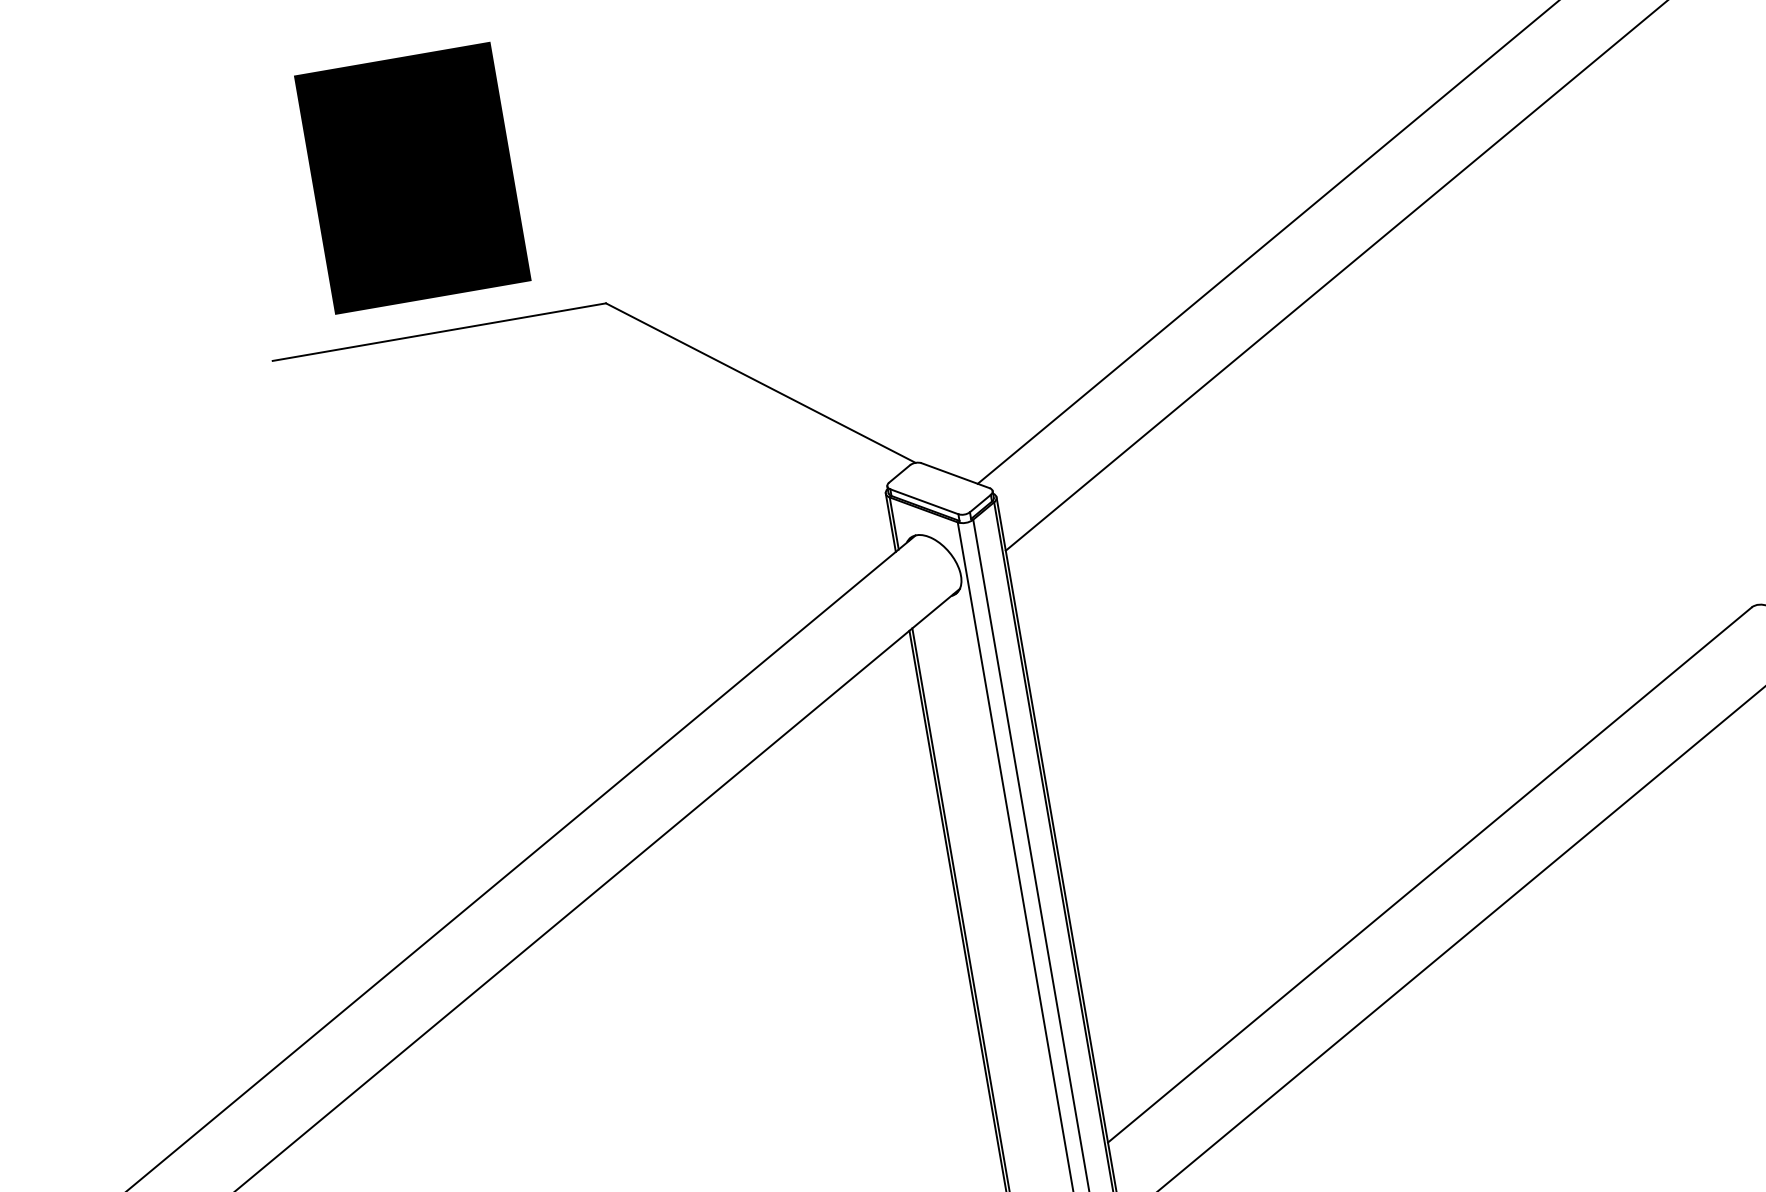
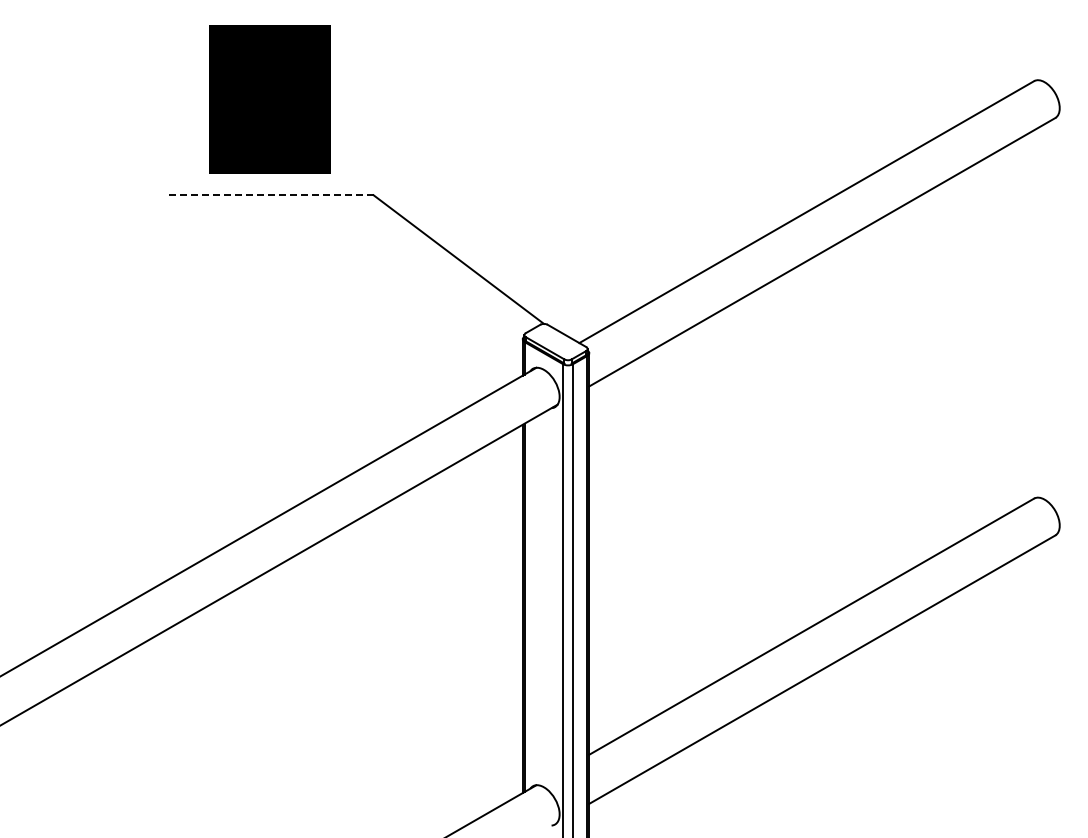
line: (438, 332) -> (269, 195), solid -> dashed

